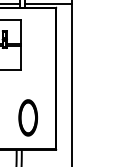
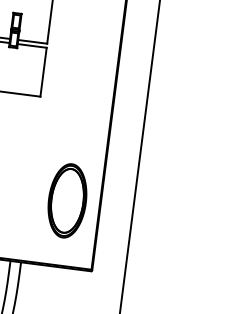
part: (27, 117) -> (66, 199), moved

